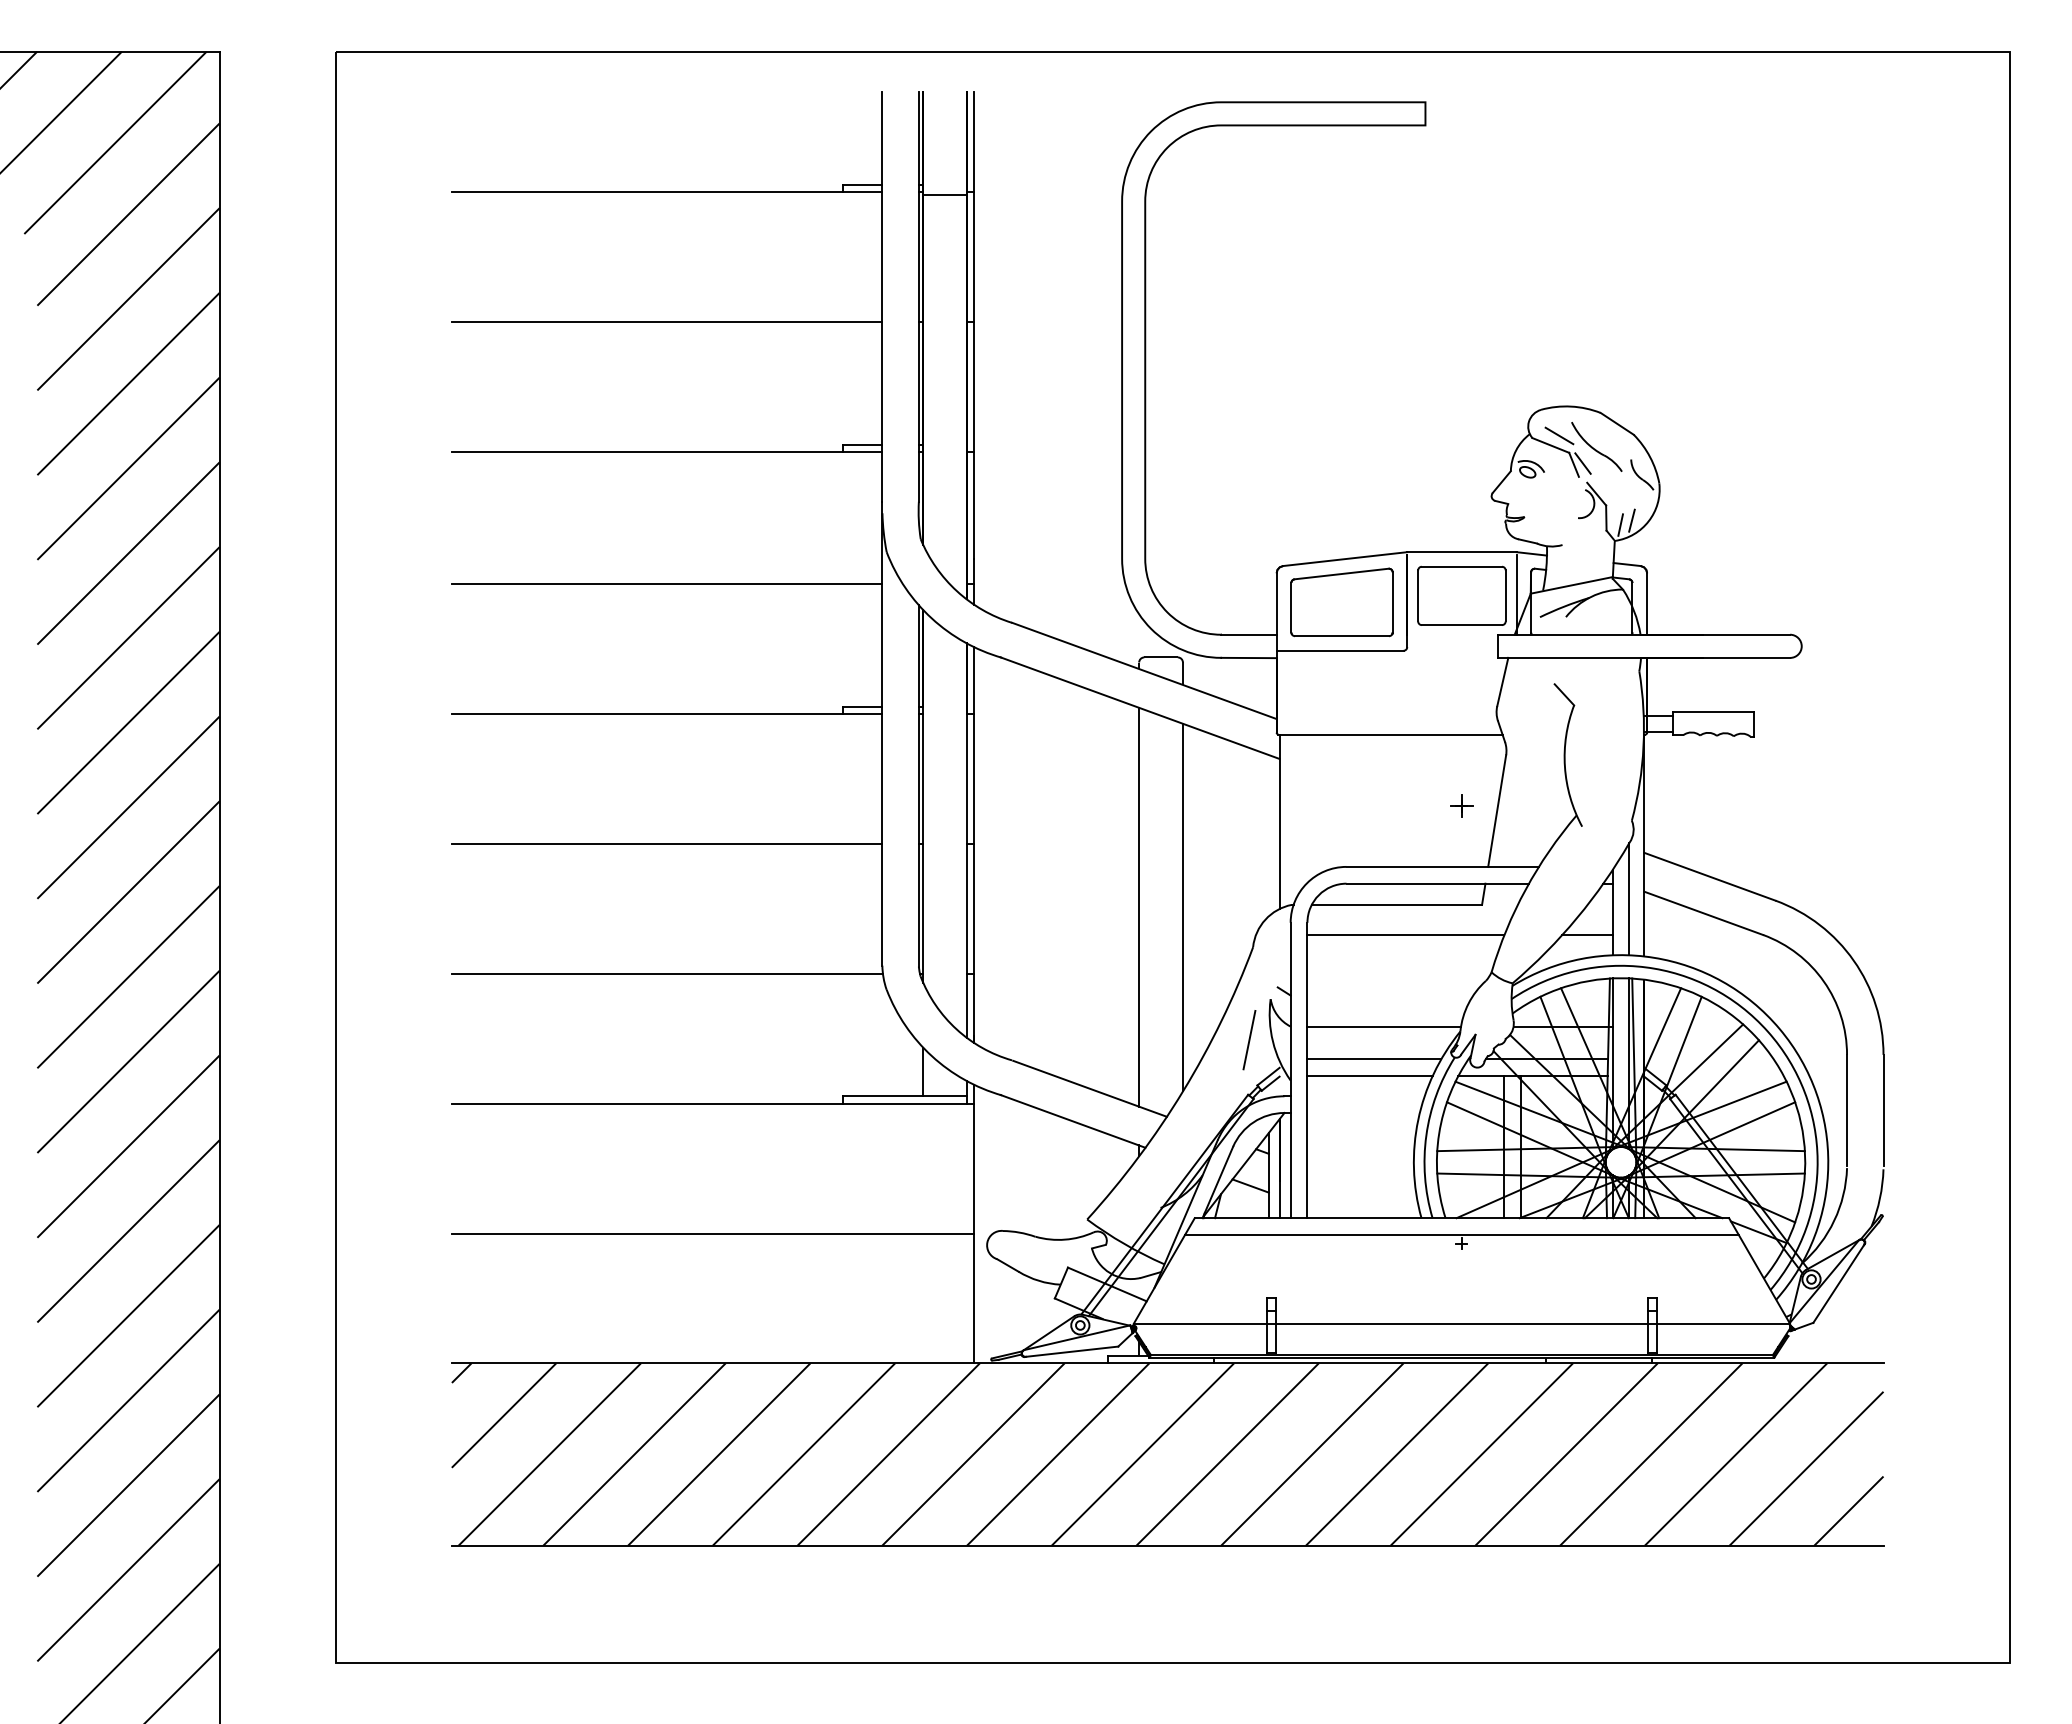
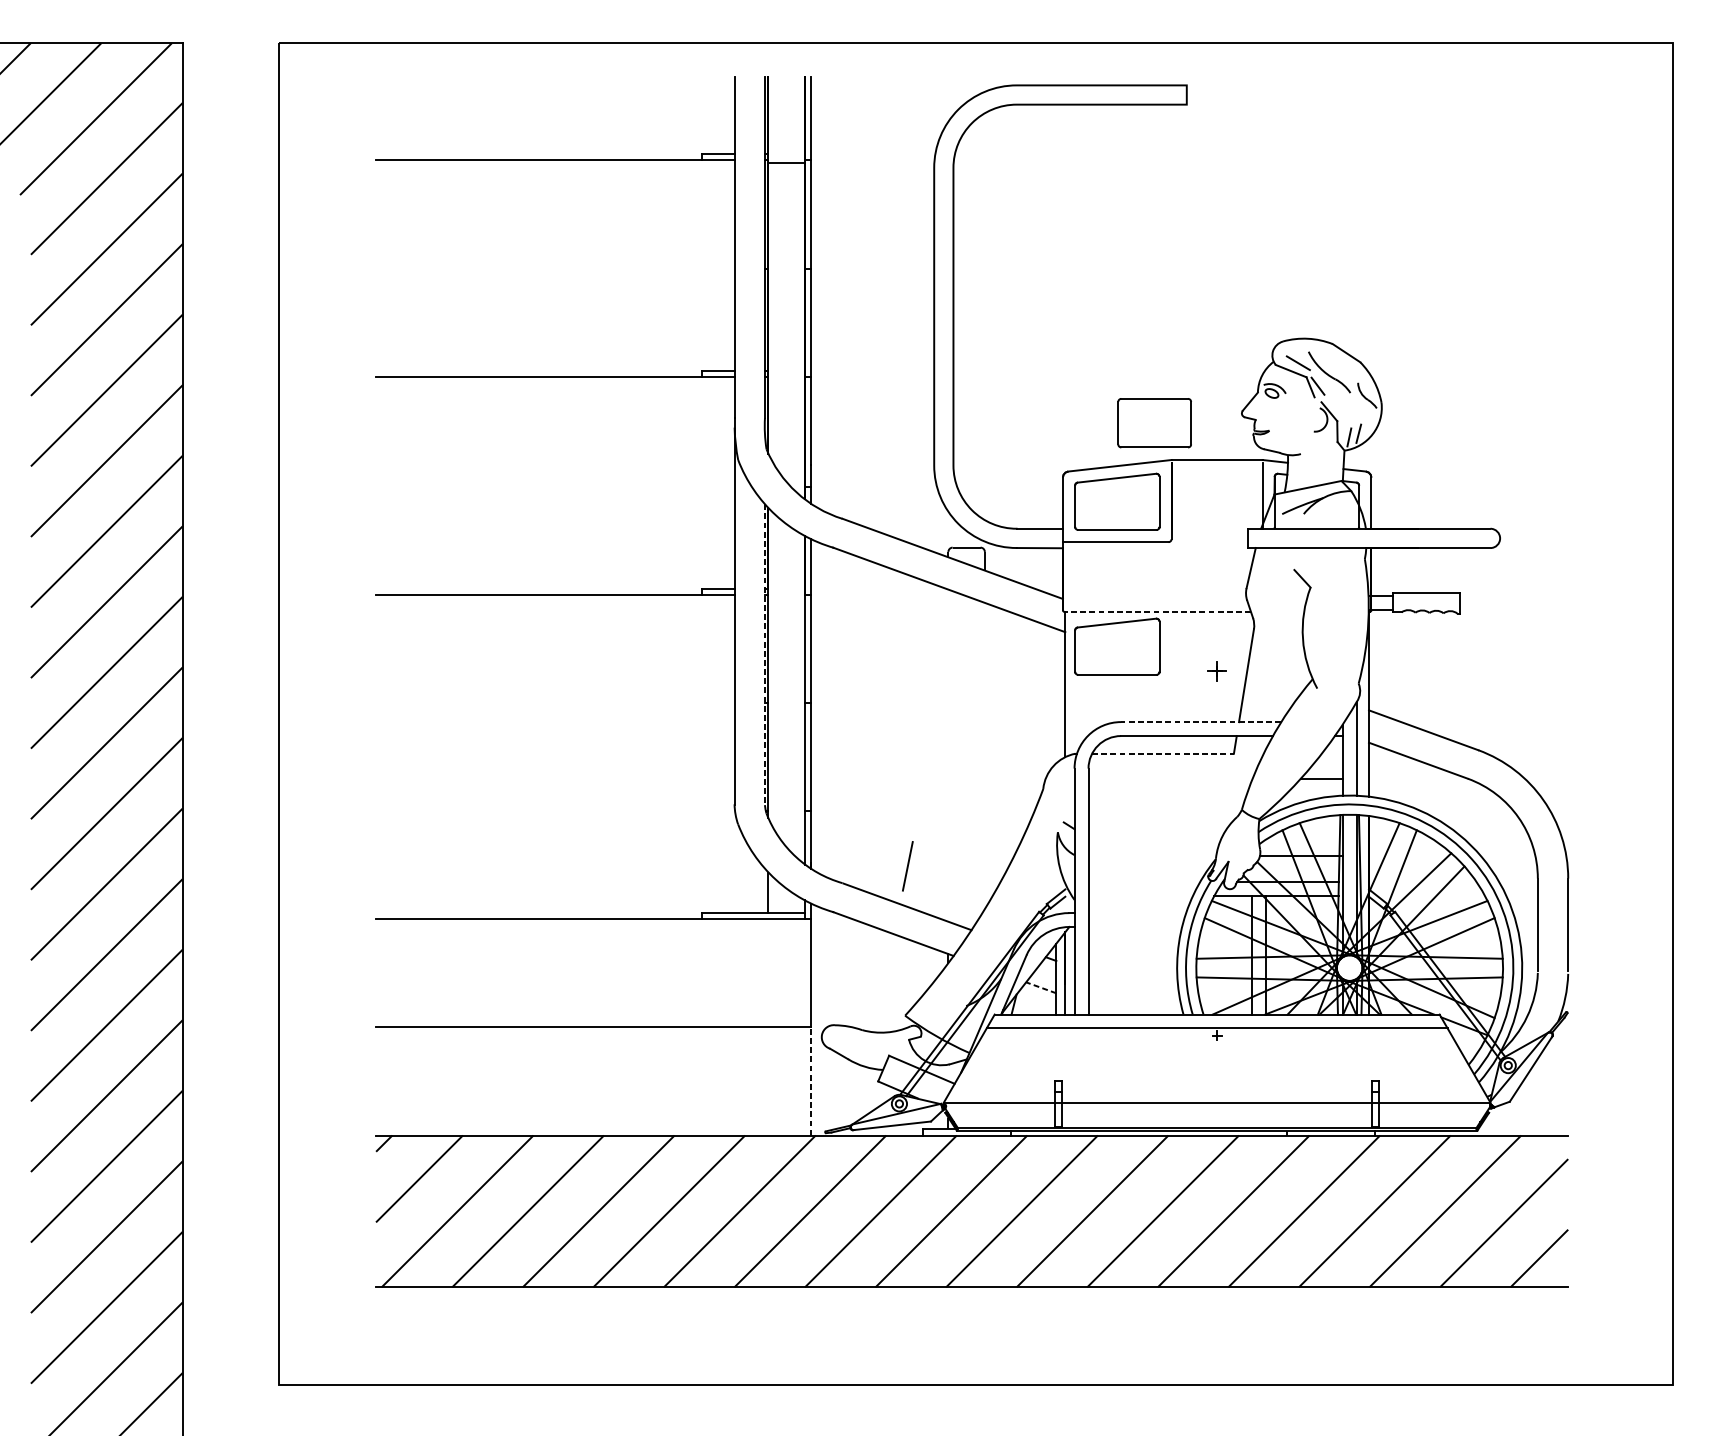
line: (666, 322) -> (554, 268), removed
line: (666, 584) -> (554, 486), removed
part: (1461, 595) -> (1154, 422), moved
line: (1390, 734) -> (1157, 611), solid -> dashed
part: (1341, 776) -> (1116, 646), added
line: (918, 785) -> (764, 654), solid -> dashed
line: (666, 844) -> (554, 703), removed
line: (1442, 866) -> (1200, 721), solid -> dashed
line: (1397, 904) -> (1163, 753), solid -> dashed
line: (1139, 906) -> (948, 755), removed
line: (1182, 907) -> (984, 755), removed
line: (1405, 935) -> (1170, 779), removed
line: (666, 973) -> (554, 810), removed
line: (1383, 1027) -> (1151, 855), removed
line: (1249, 1040) -> (907, 866), moved
line: (1374, 1059) -> (1144, 882), removed
line: (1369, 1076) -> (1140, 896), removed
line: (1250, 1185) -> (1041, 987), solid -> dashed
line: (974, 1298) -> (811, 1081), solid -> dashed

